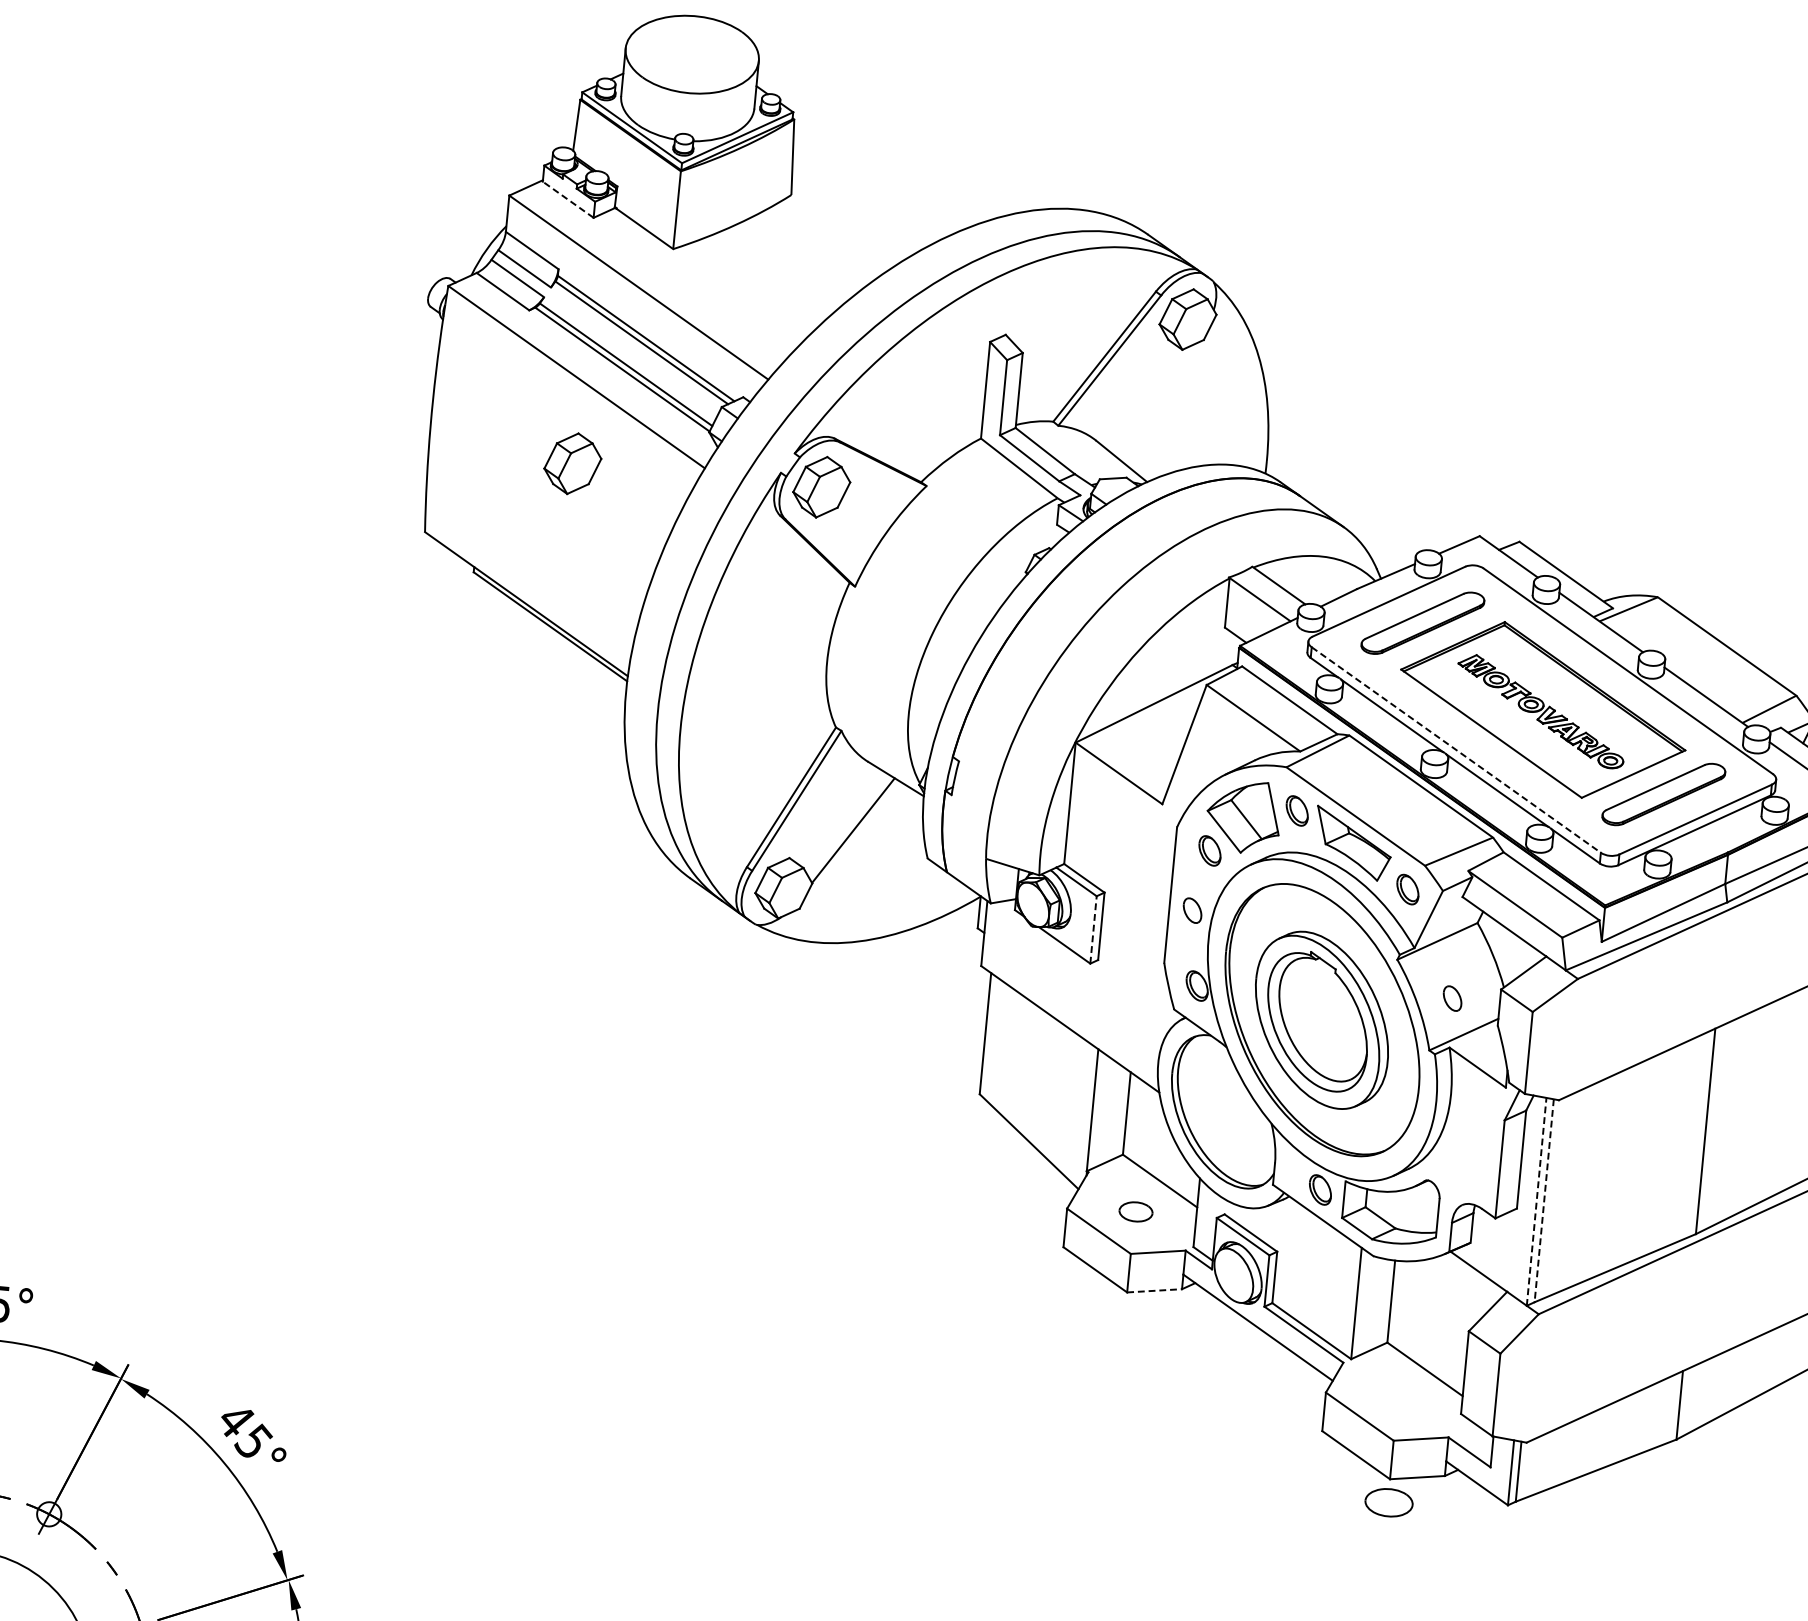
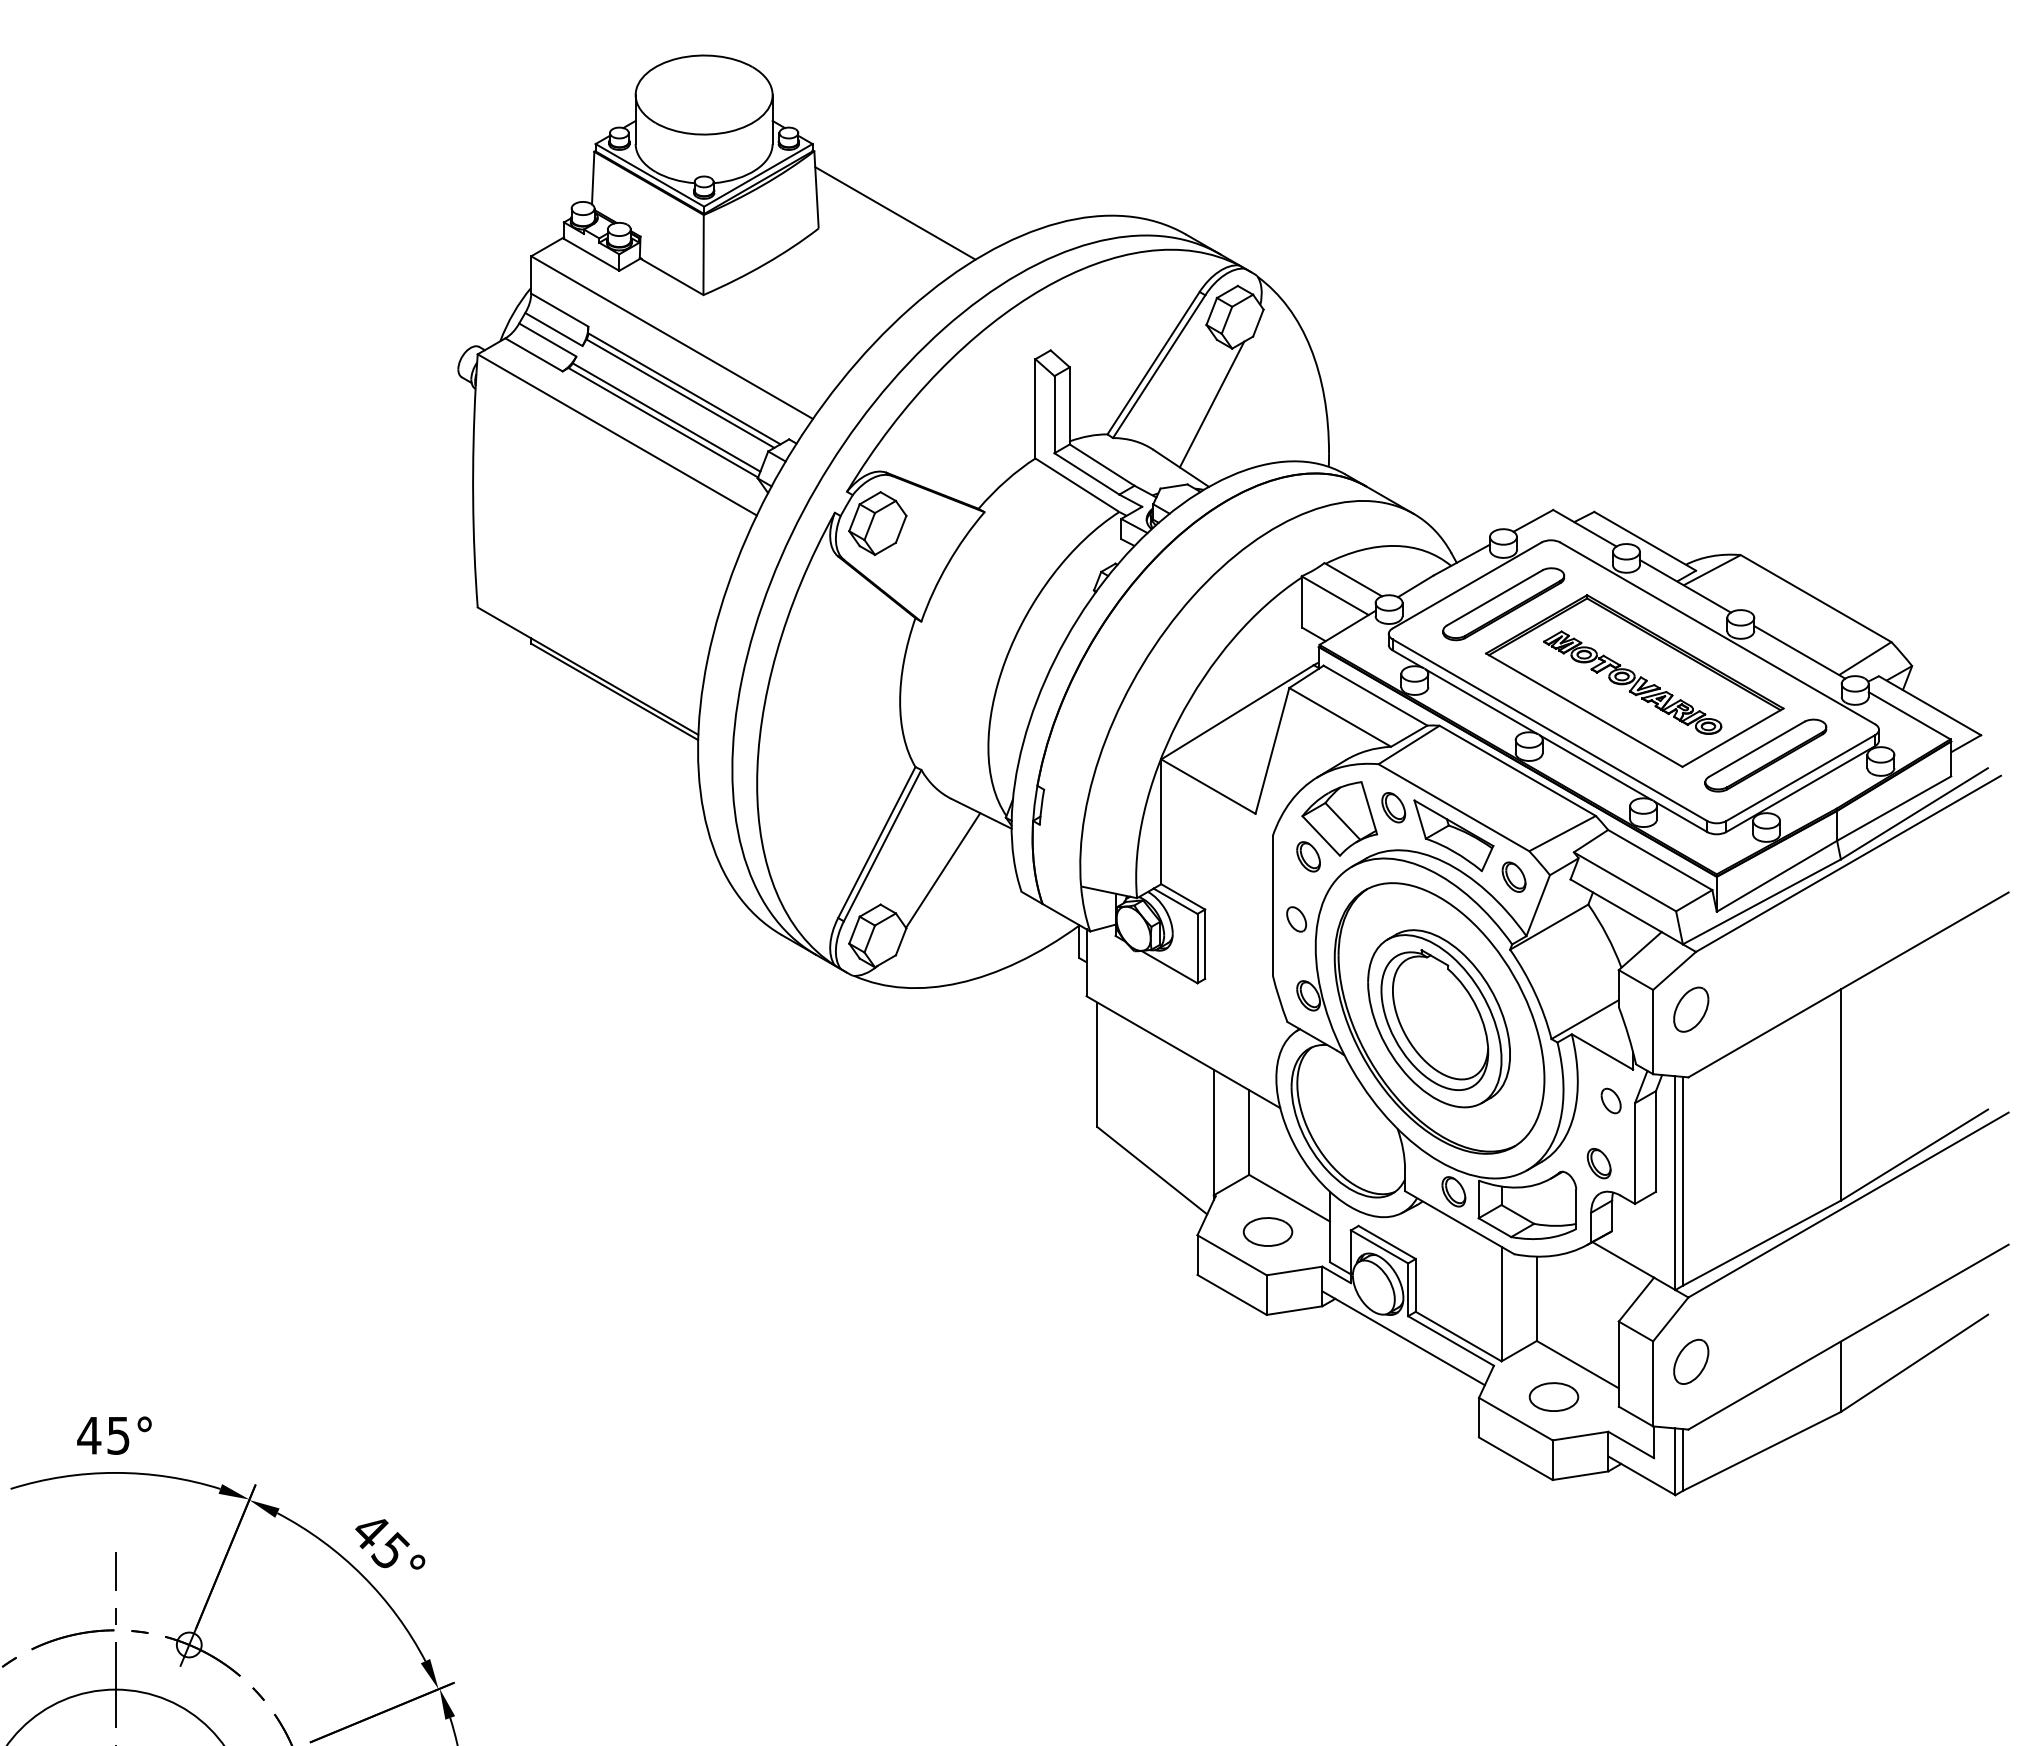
line: (867, 187) -> (895, 213), added
line: (568, 199) -> (591, 254), dashed -> solid
line: (1157, 402) -> (1211, 404), added
part: (572, 463) -> (621, 523), removed
line: (1456, 750) -> (1550, 730), dashed -> solid
line: (1093, 929) -> (1197, 948), dashed -> solid
part: (1451, 998) -> (1610, 1100), moved
part: (1568, 1034) -> (1691, 1009), added
part: (1463, 1175) -> (1598, 1163), added
line: (1544, 1201) -> (1683, 1181), dashed -> solid
line: (1536, 1202) -> (1675, 1183), dashed -> solid
part: (1135, 1211) -> (1267, 1231), size x1.43
line: (1155, 1290) -> (1295, 1310), dashed -> solid
part: (1535, 1376) -> (1691, 1361), added
part: (1388, 1502) -> (1553, 1396), moved

